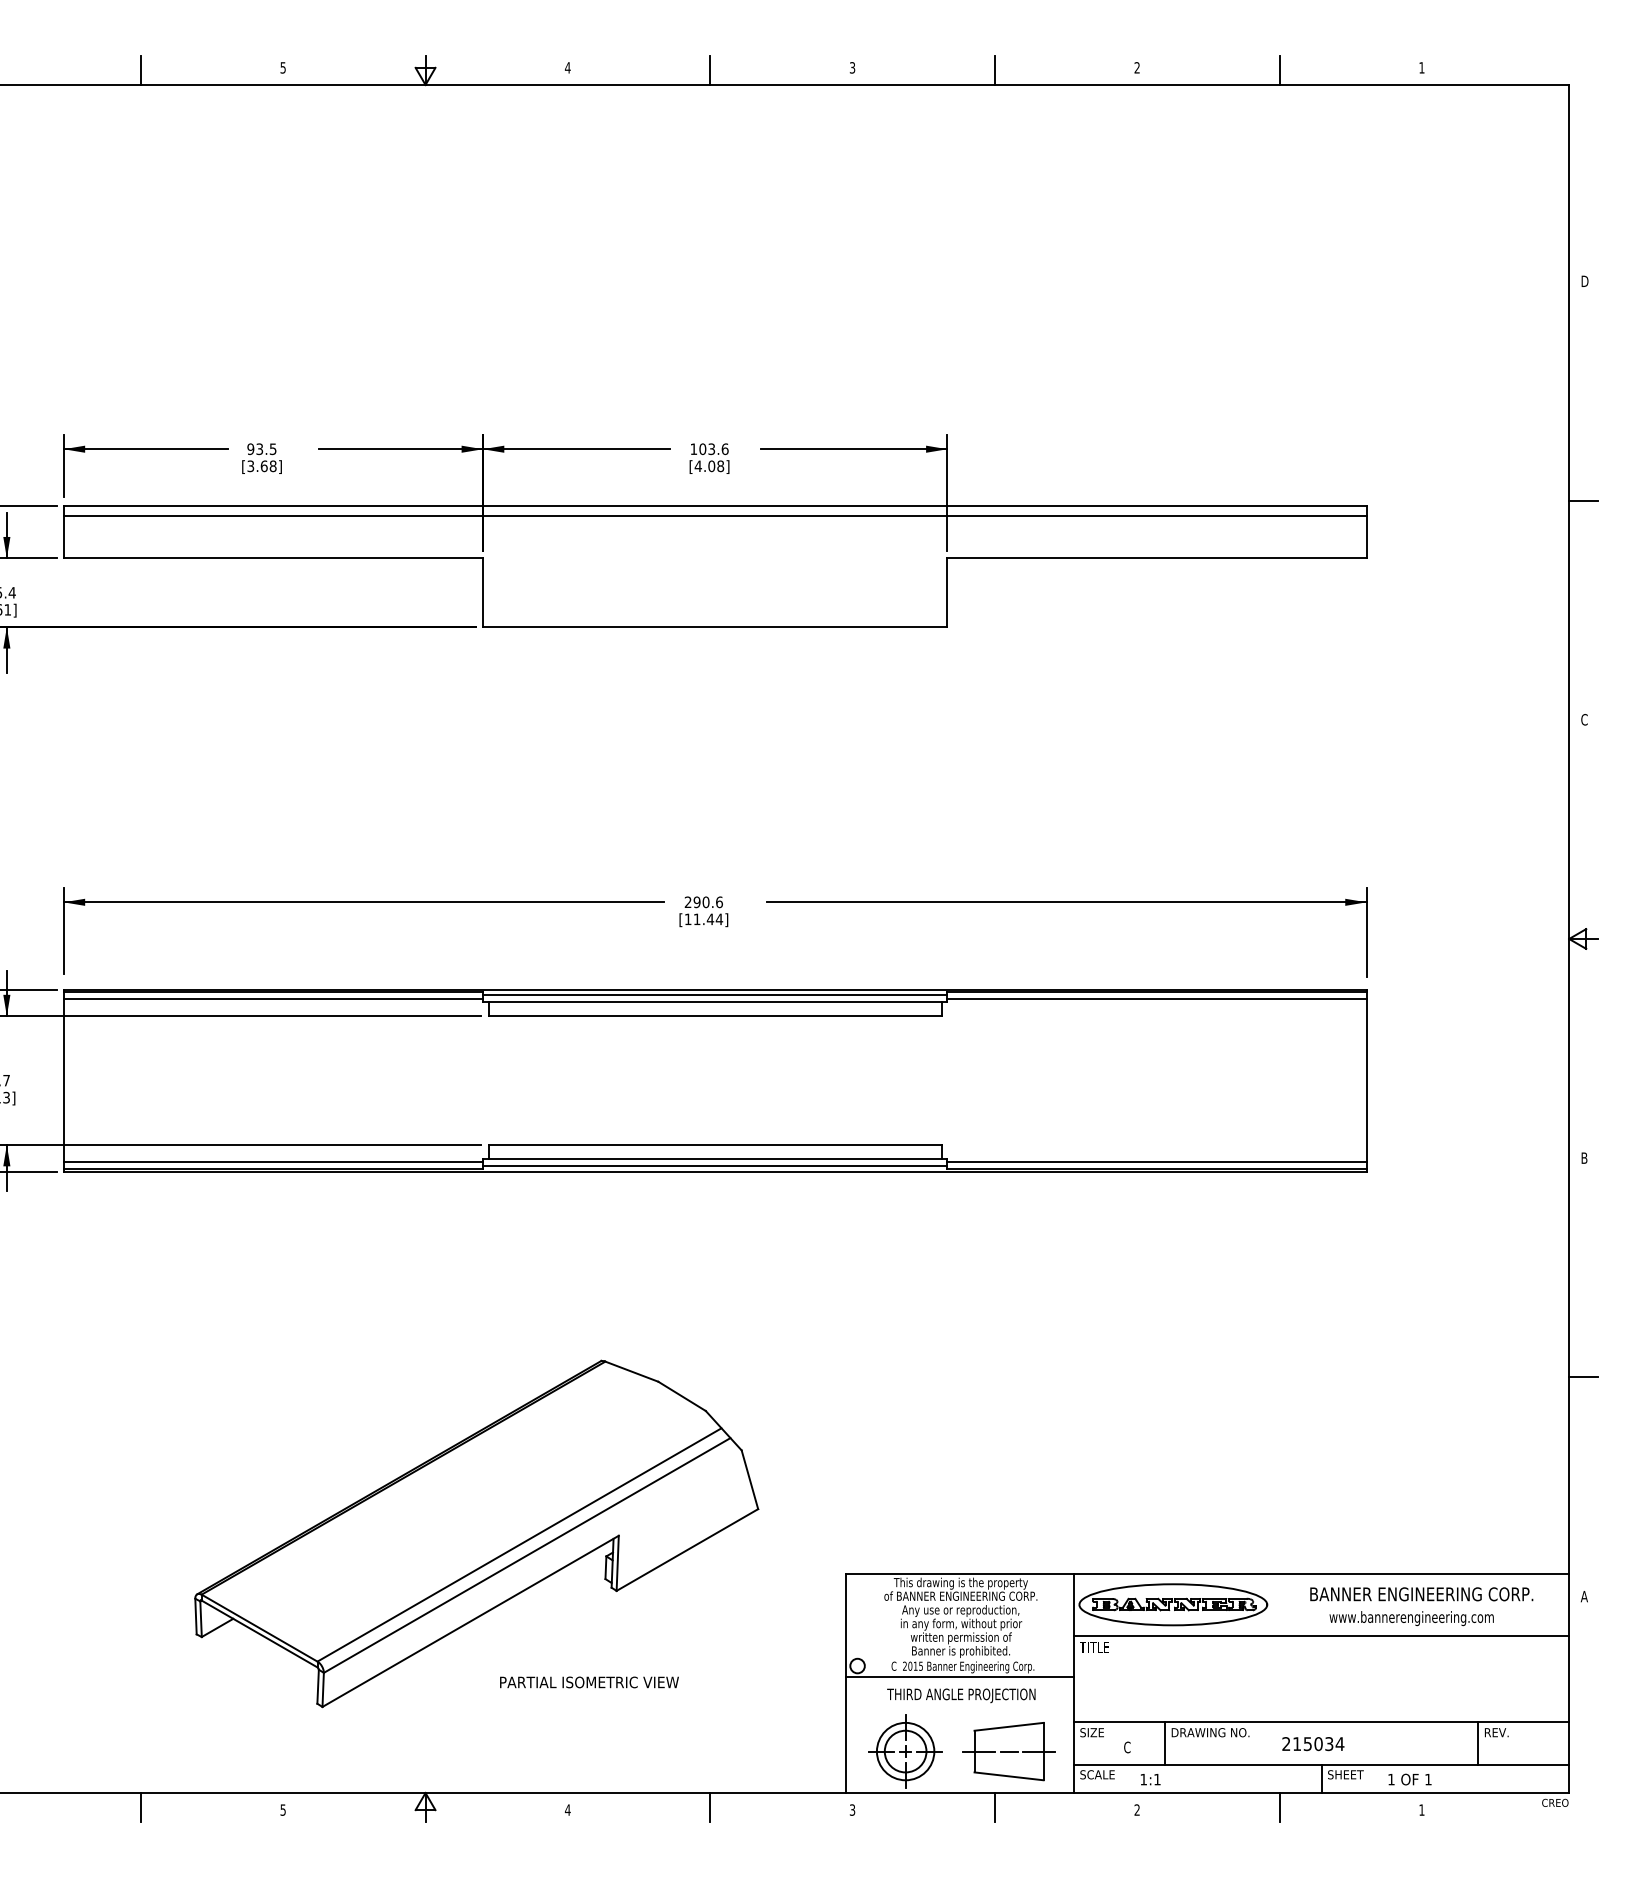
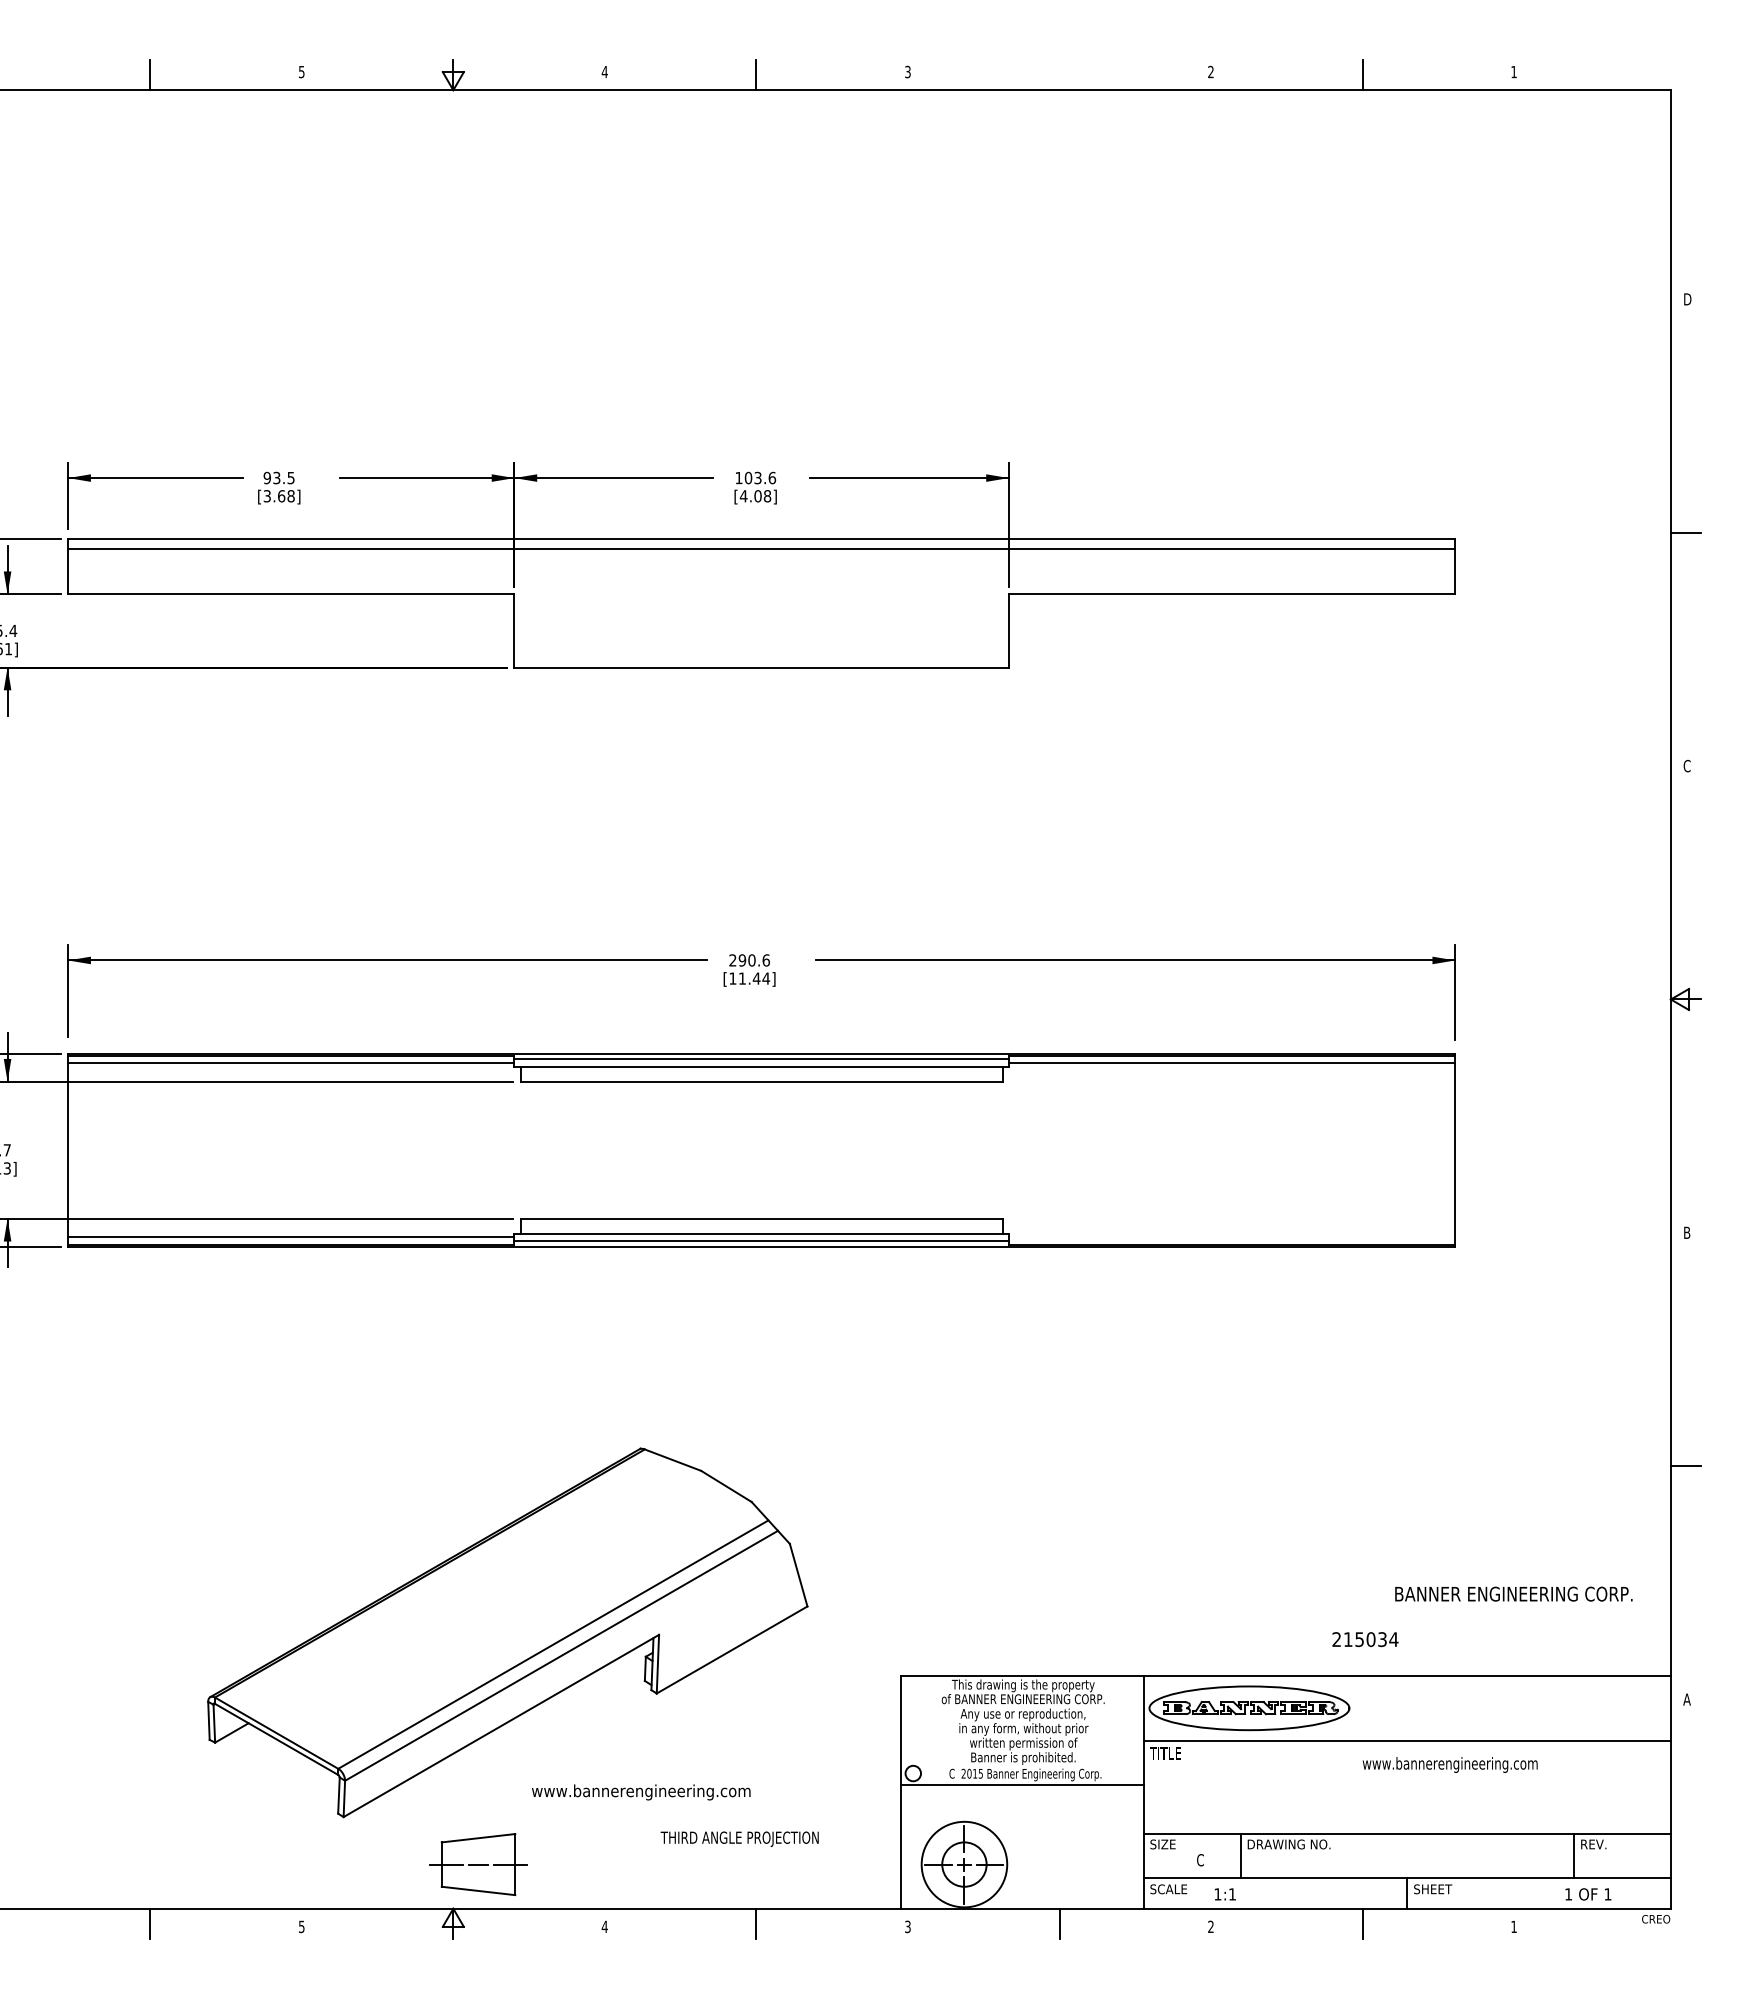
line: (994, 70) -> (1059, 74), removed
line: (1156, 1162) -> (1231, 1237), removed
text: (1421, 1593) -> (1513, 1593), moved
text: (1411, 1618) -> (1449, 1764), moved
text: (602, 1683) -> (641, 1792), PARTIAL ISOMETRIC VIEW -> www.bannerengineering.com
text: (961, 1695) -> (739, 1838), moved
text: (1313, 1743) -> (1365, 1639), moved
circle: (905, 1751) -> (964, 1864), size x1.4
part: (1009, 1751) -> (478, 1864), moved
text: (1410, 1779) -> (1588, 1894), moved

